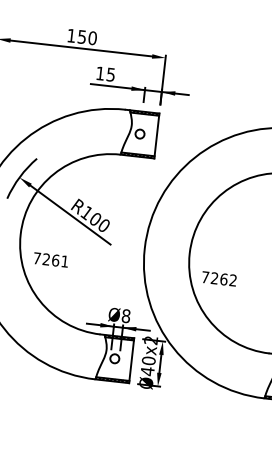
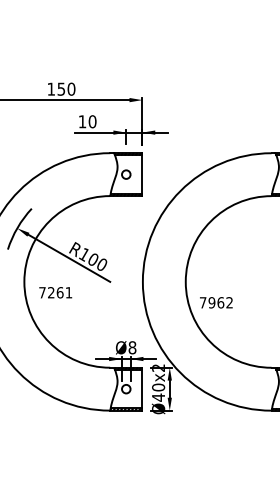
text: (110, 74) -> (92, 121), 15 -> 10
text: (50, 259) -> (55, 292), moved
text: (214, 278) -> (211, 302), 7262 -> 7962

